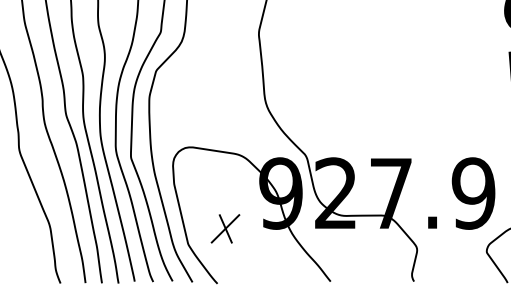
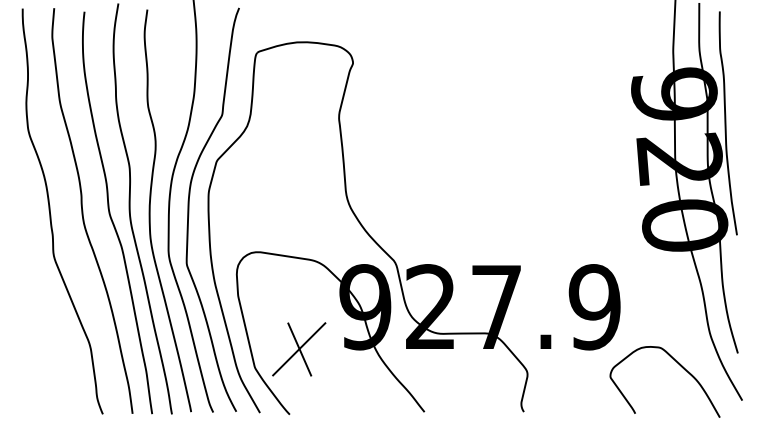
part: (225, 228) -> (299, 348), size x1.6

